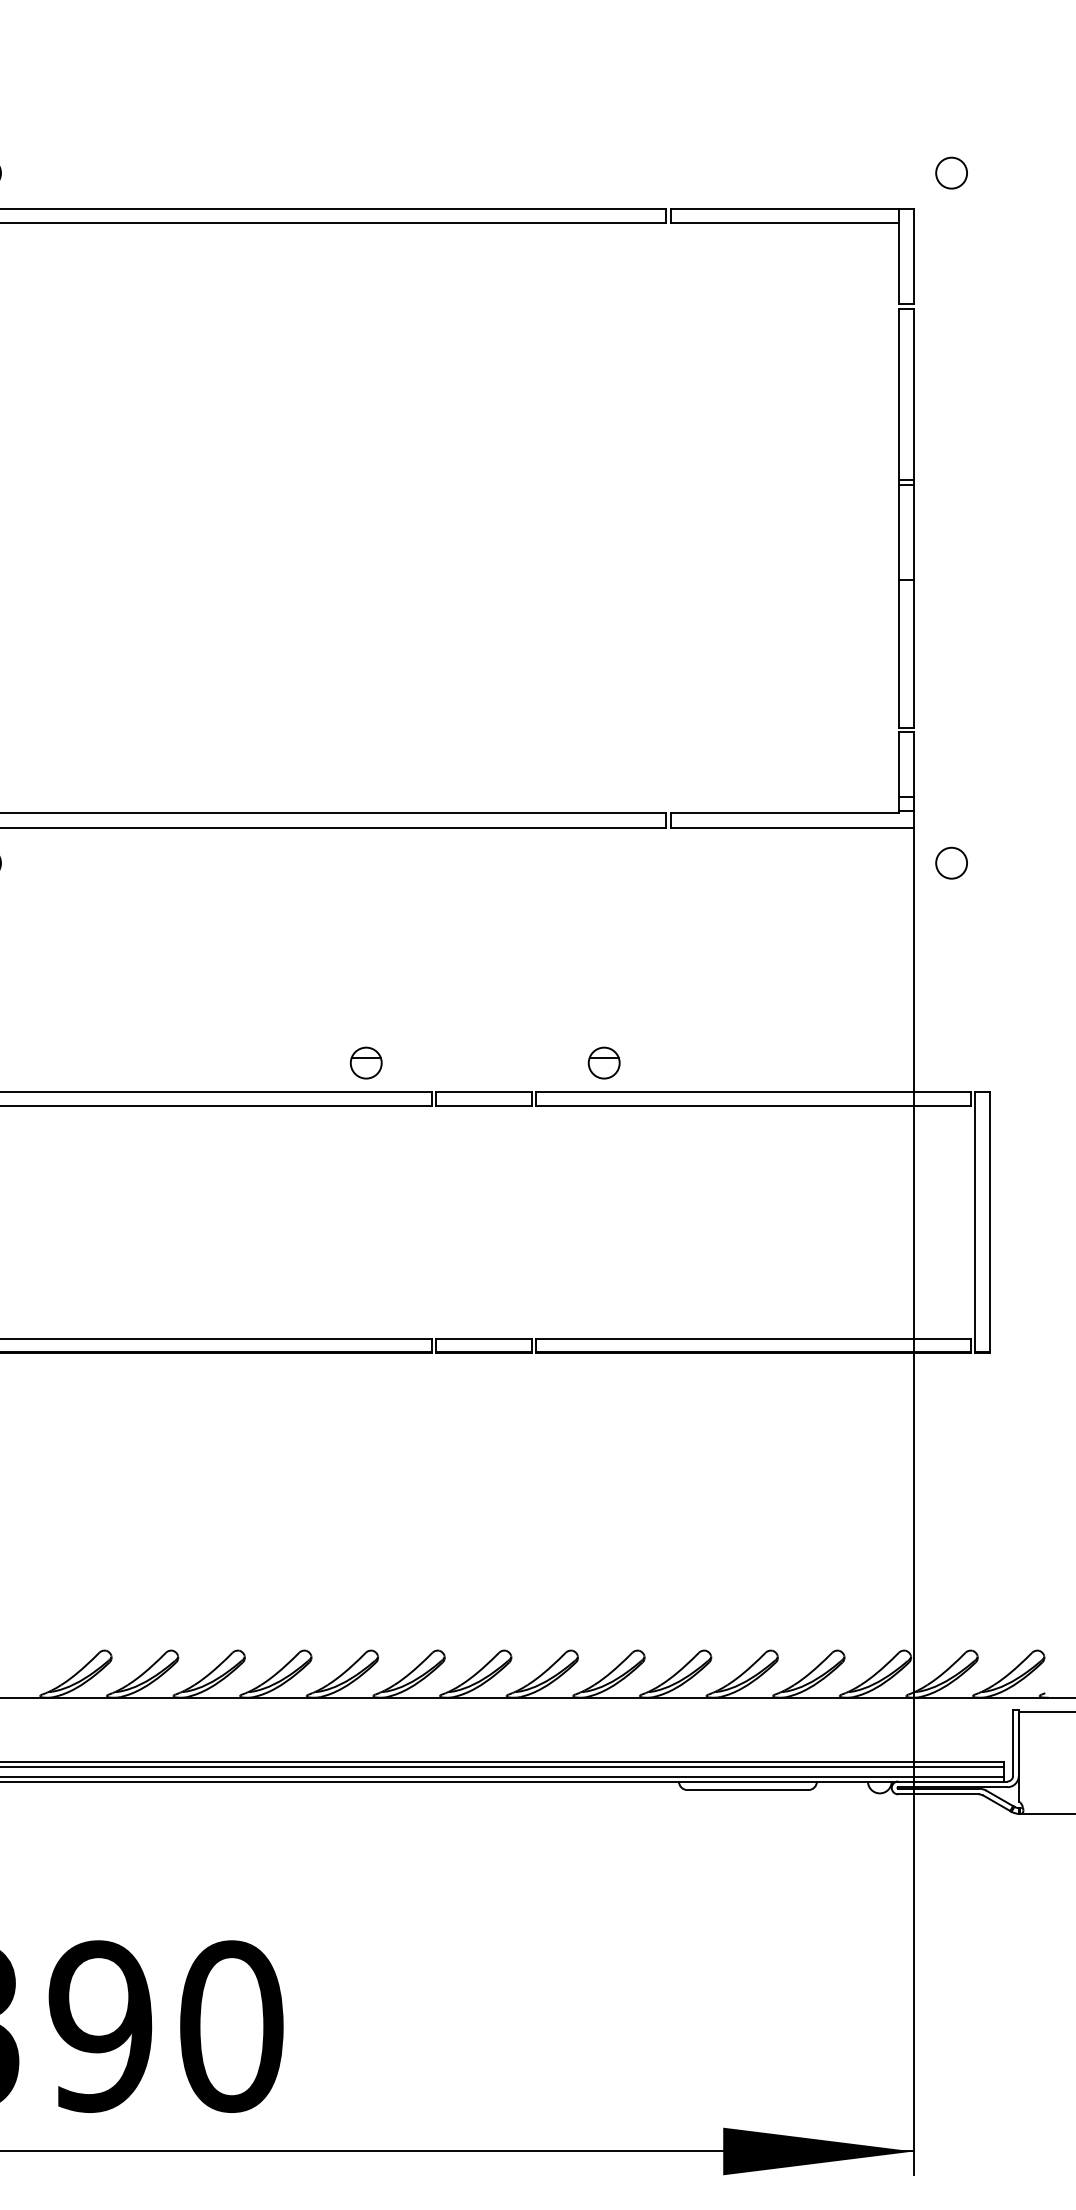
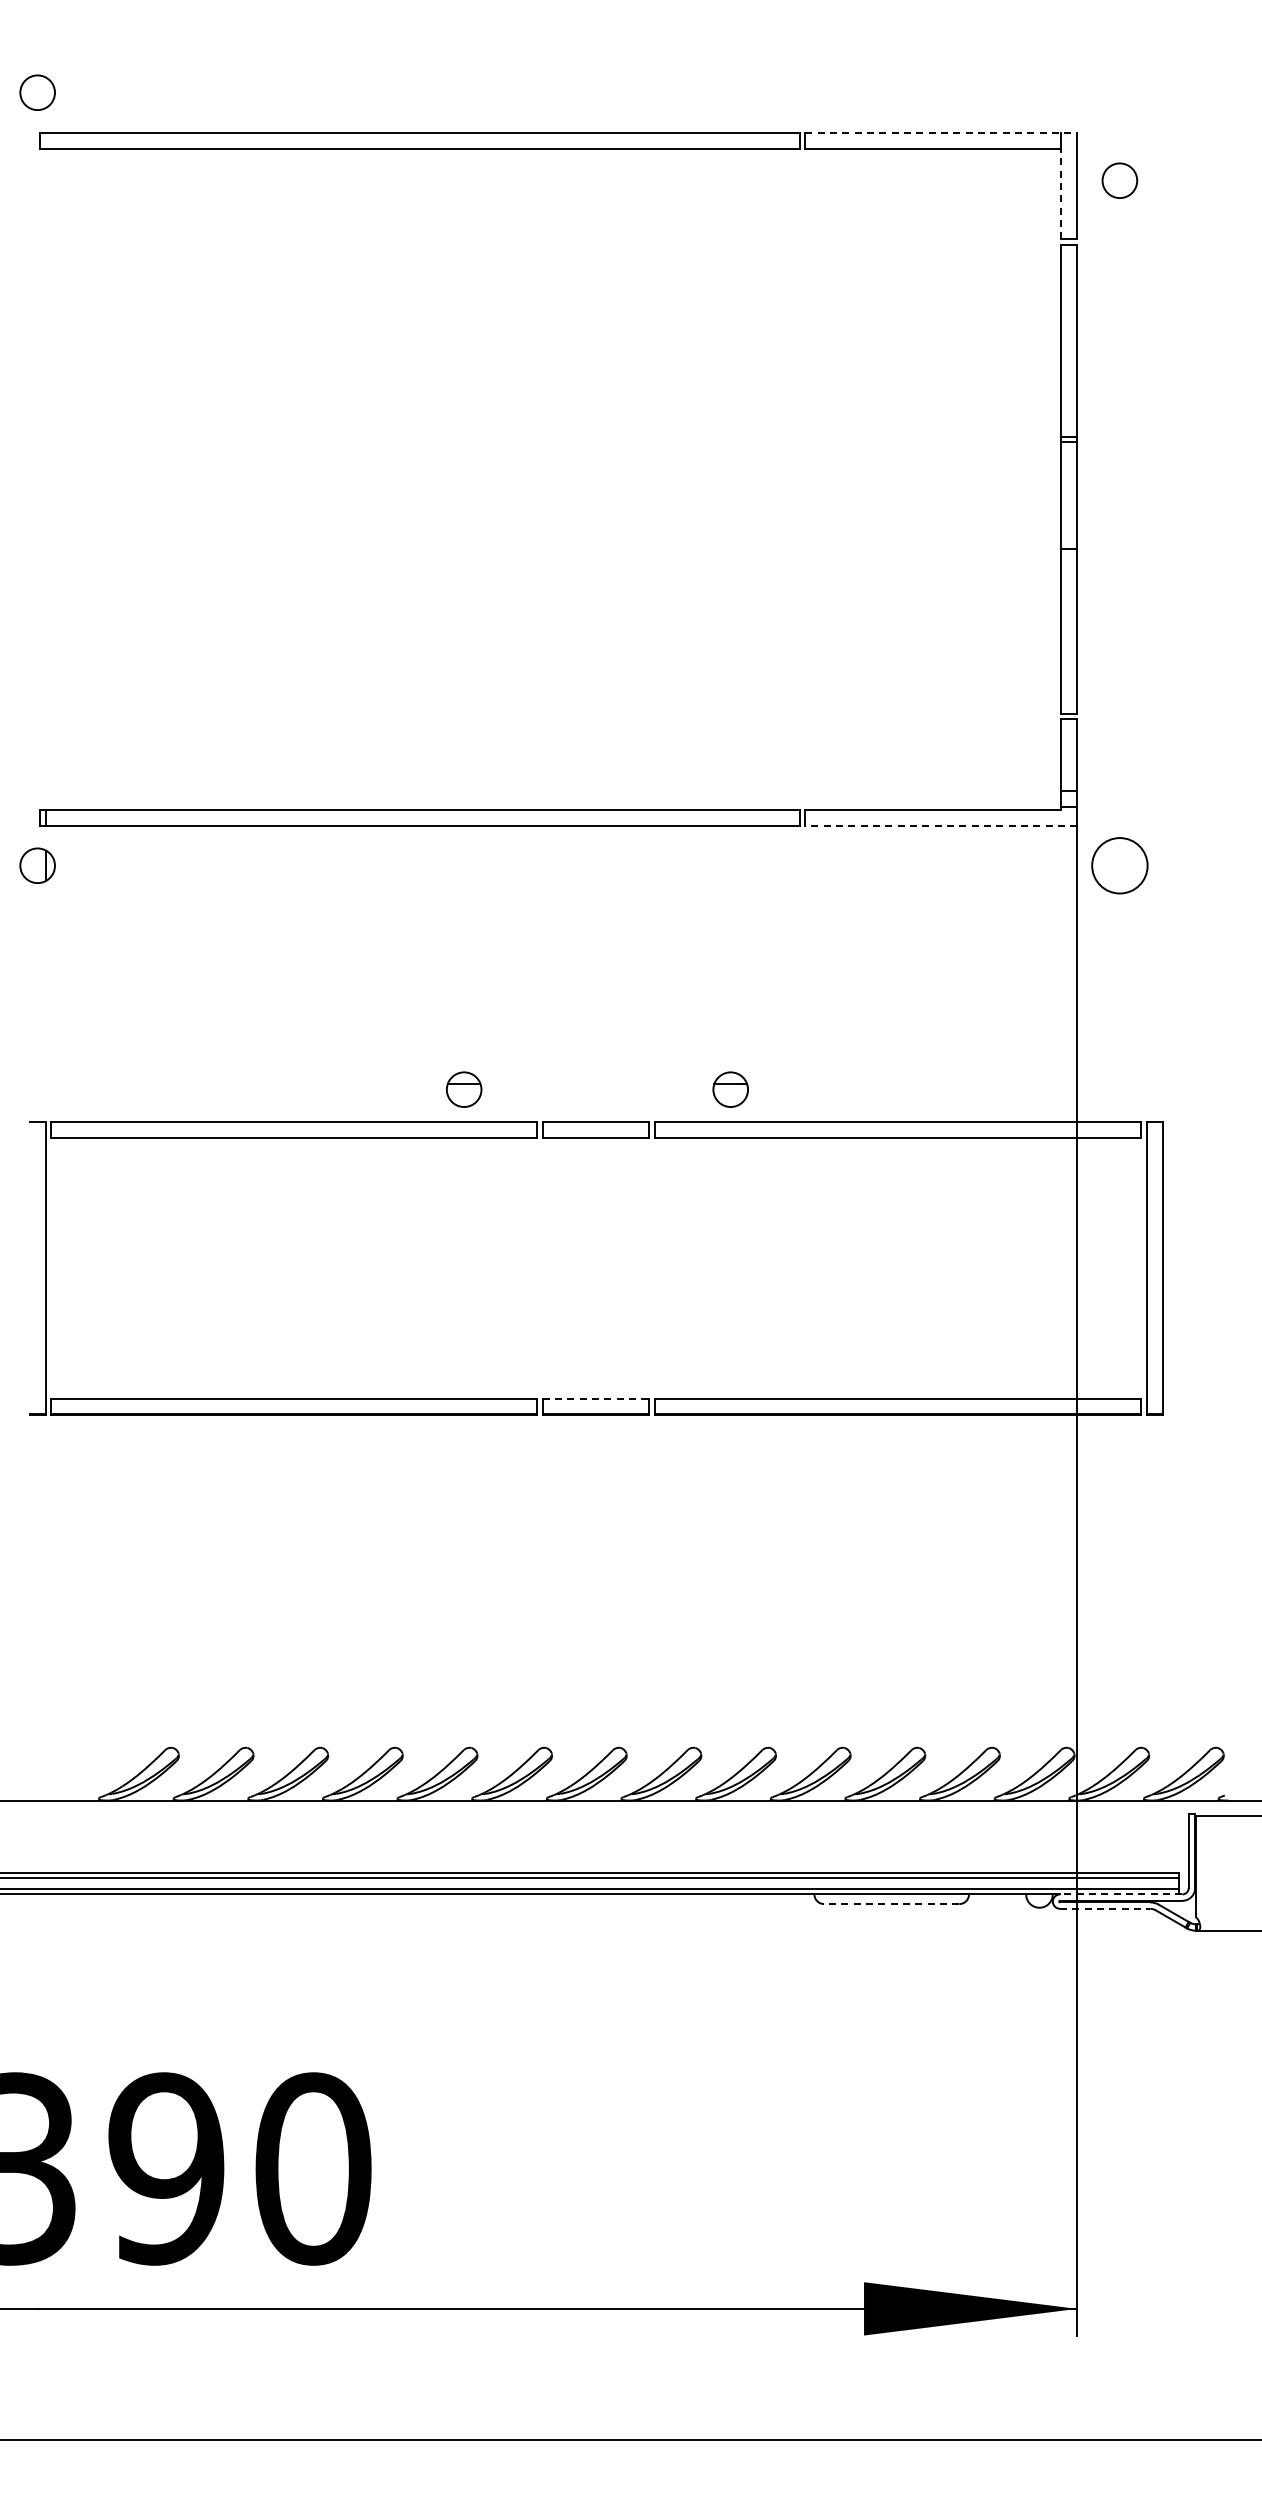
circle: (951, 172) -> (1119, 180), moved
line: (792, 208) -> (941, 132), solid -> dashed
line: (899, 263) -> (1061, 193), solid -> dashed
line: (792, 827) -> (941, 825), solid -> dashed
circle: (951, 862) -> (1119, 865), size x1.6
line: (484, 1338) -> (596, 1398), solid -> dashed
line: (952, 1781) -> (1120, 1894), solid -> dashed
line: (747, 1790) -> (891, 1904), solid -> dashed
line: (938, 1794) -> (1105, 1908), solid -> dashed

